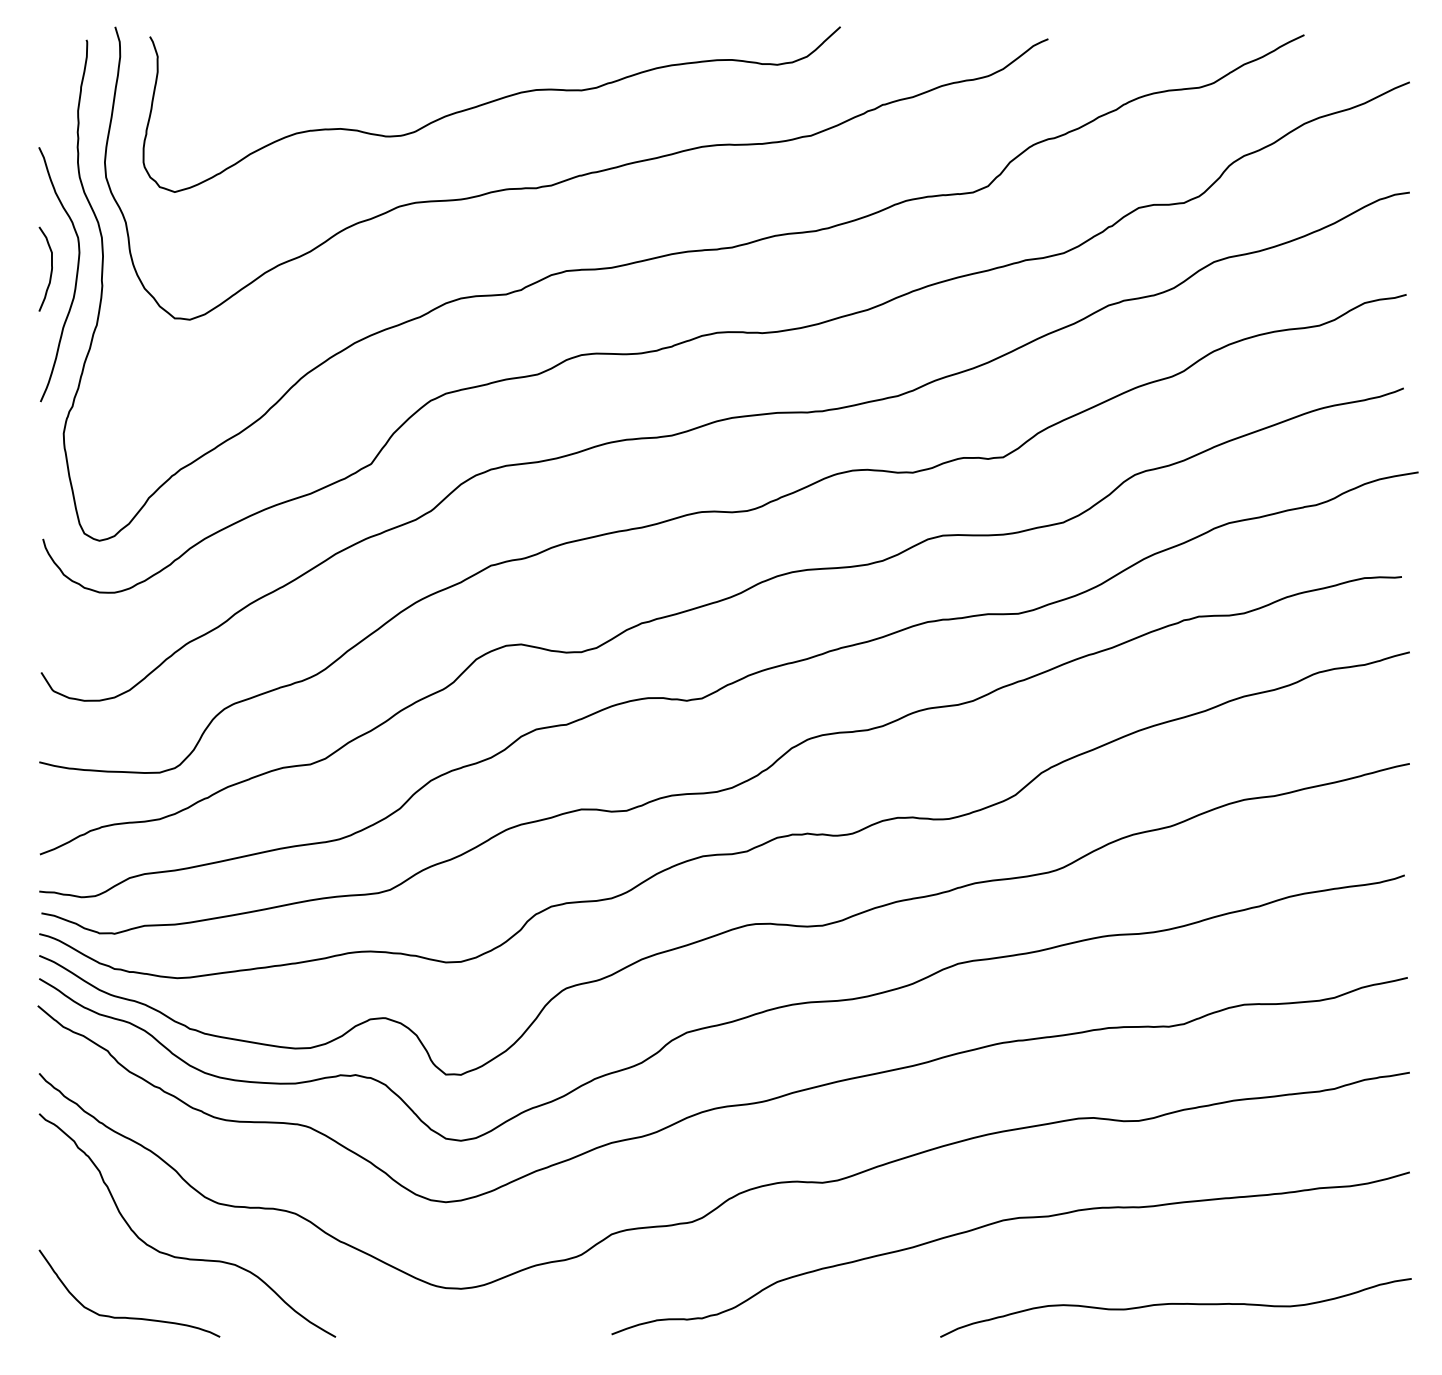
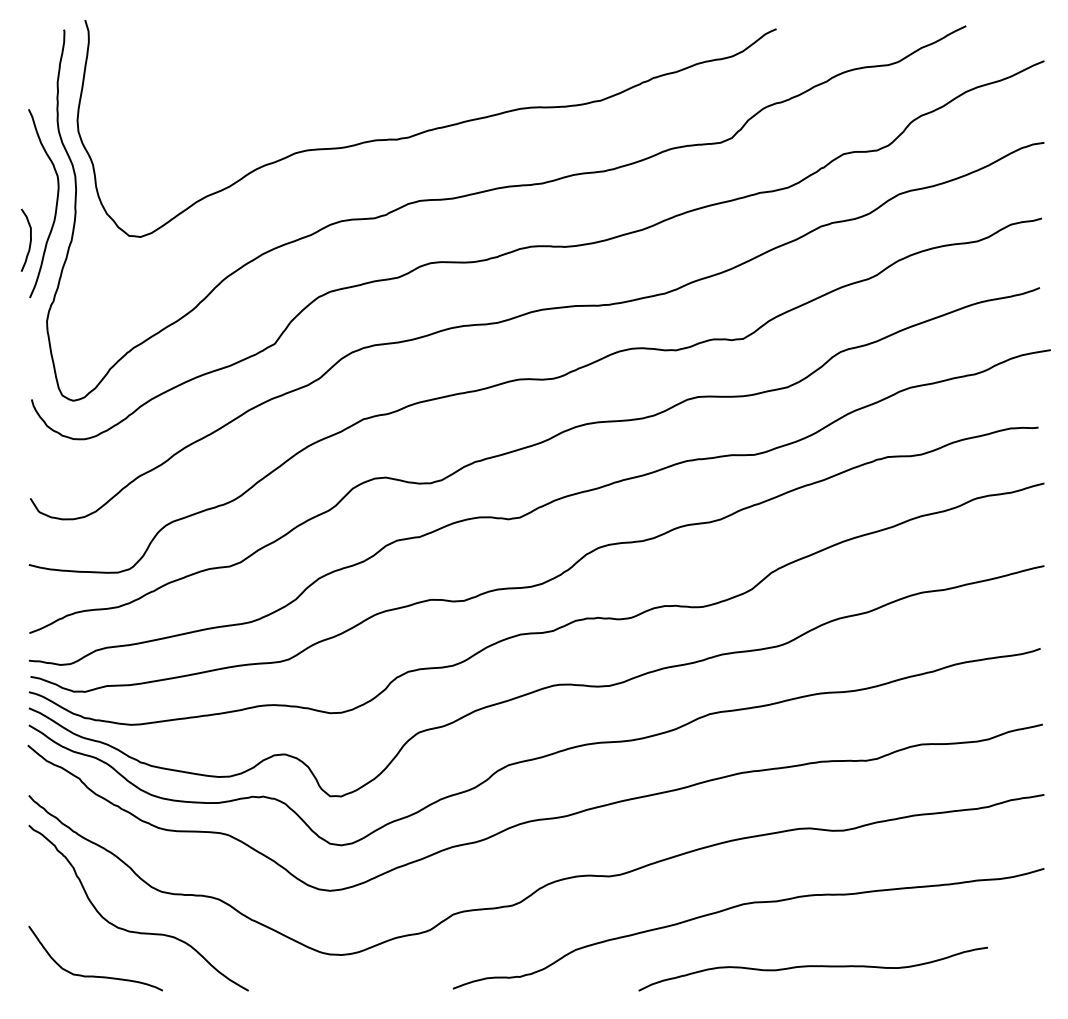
curve: (489, 103) -> (362, 76), removed
curve: (50, 271) -> (29, 242), moved
curve: (1175, 1304) -> (812, 966), moved

